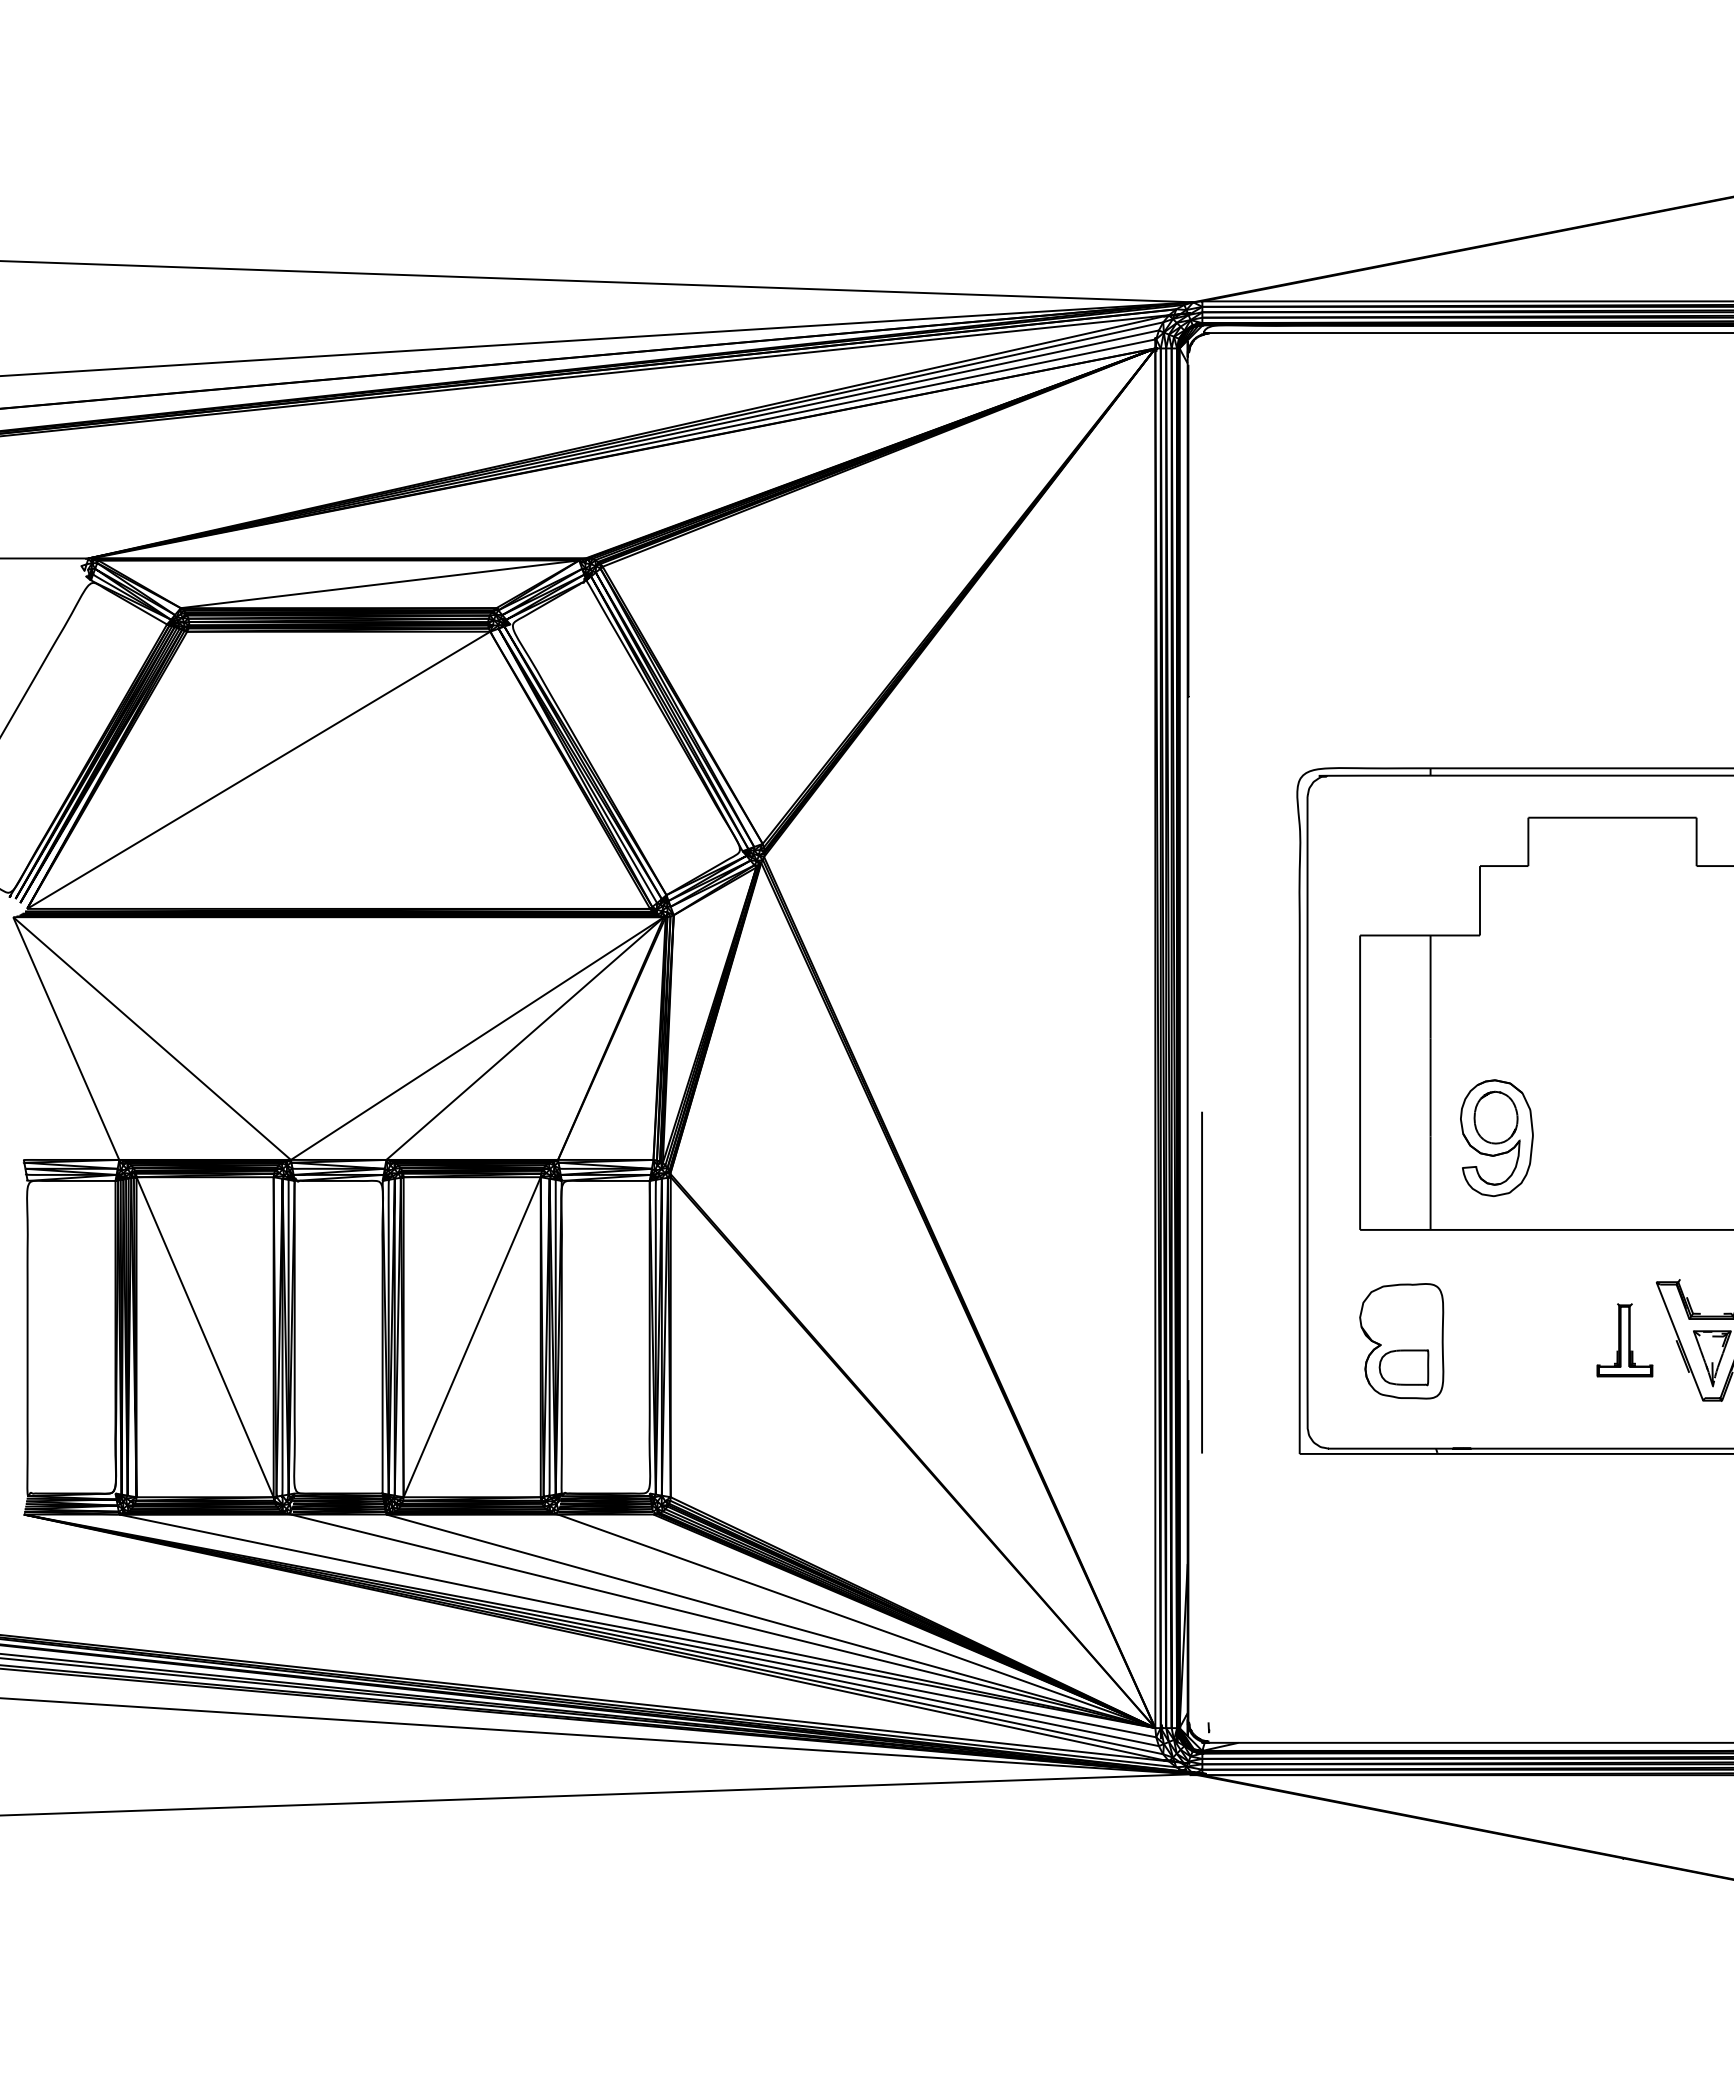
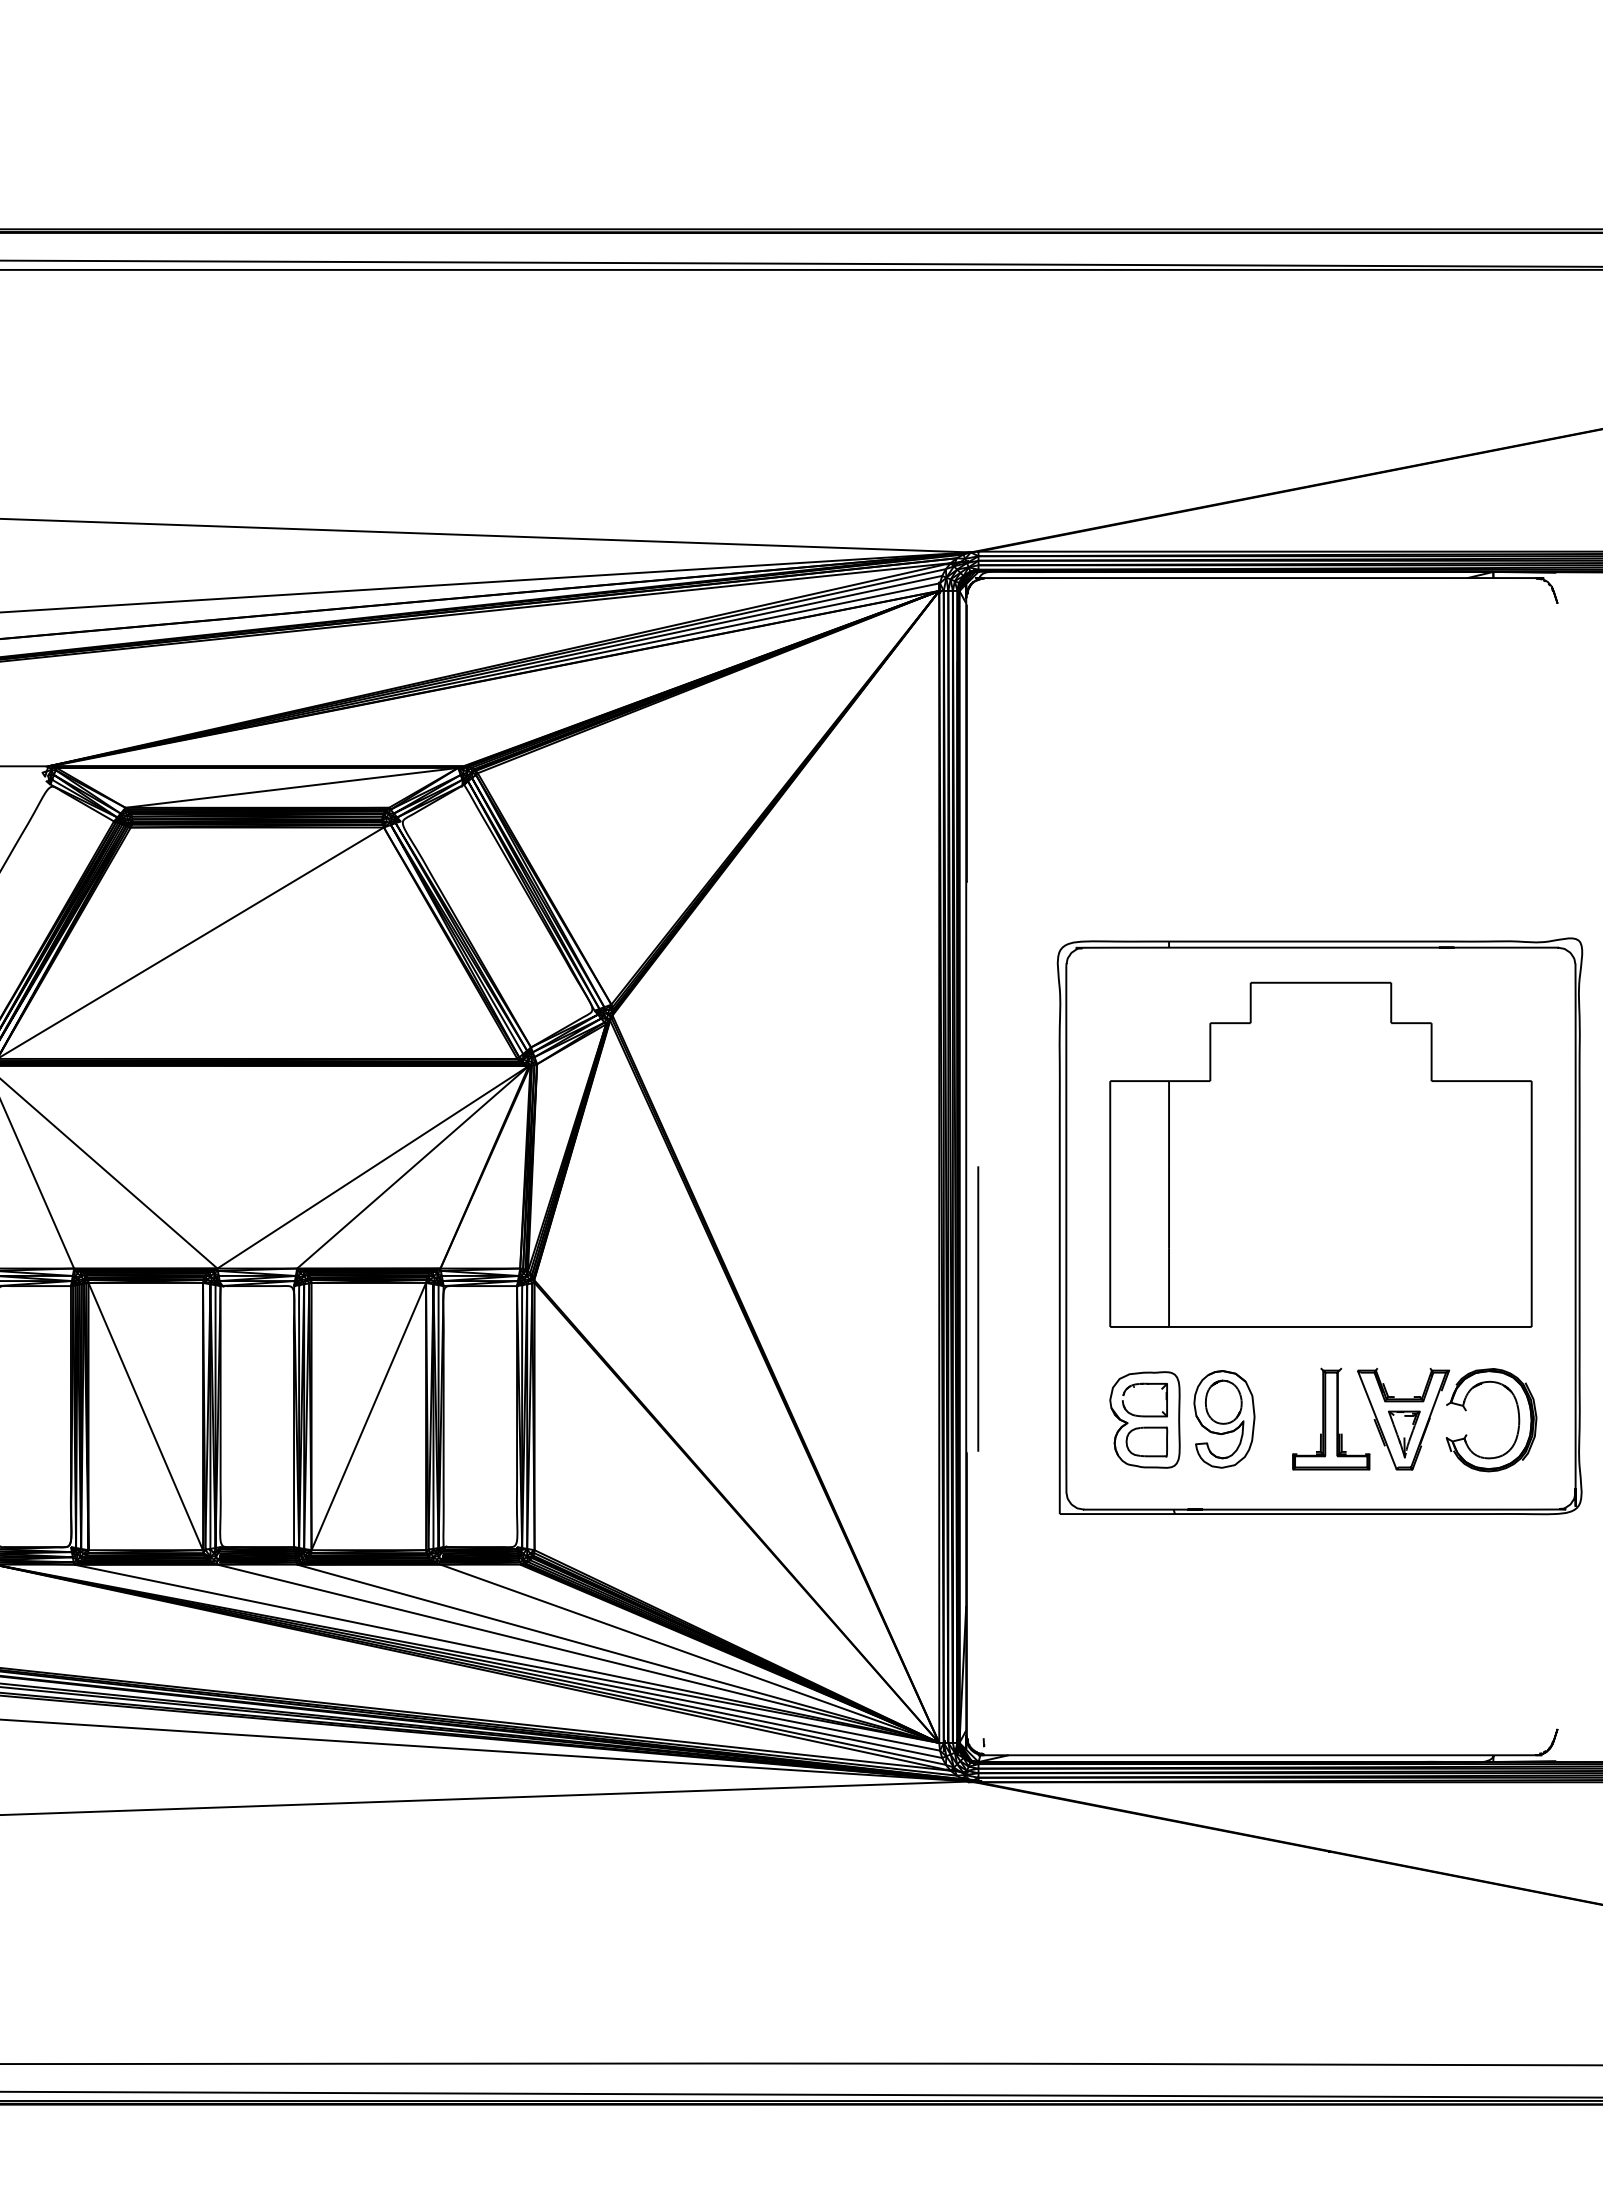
part: (1496, 1138) -> (1224, 1419), moved
line: (1202, 1282) -> (978, 1308), moved
part: (1401, 1298) -> (1144, 1384), added
part: (1625, 1339) -> (1331, 1418), size x1.67

